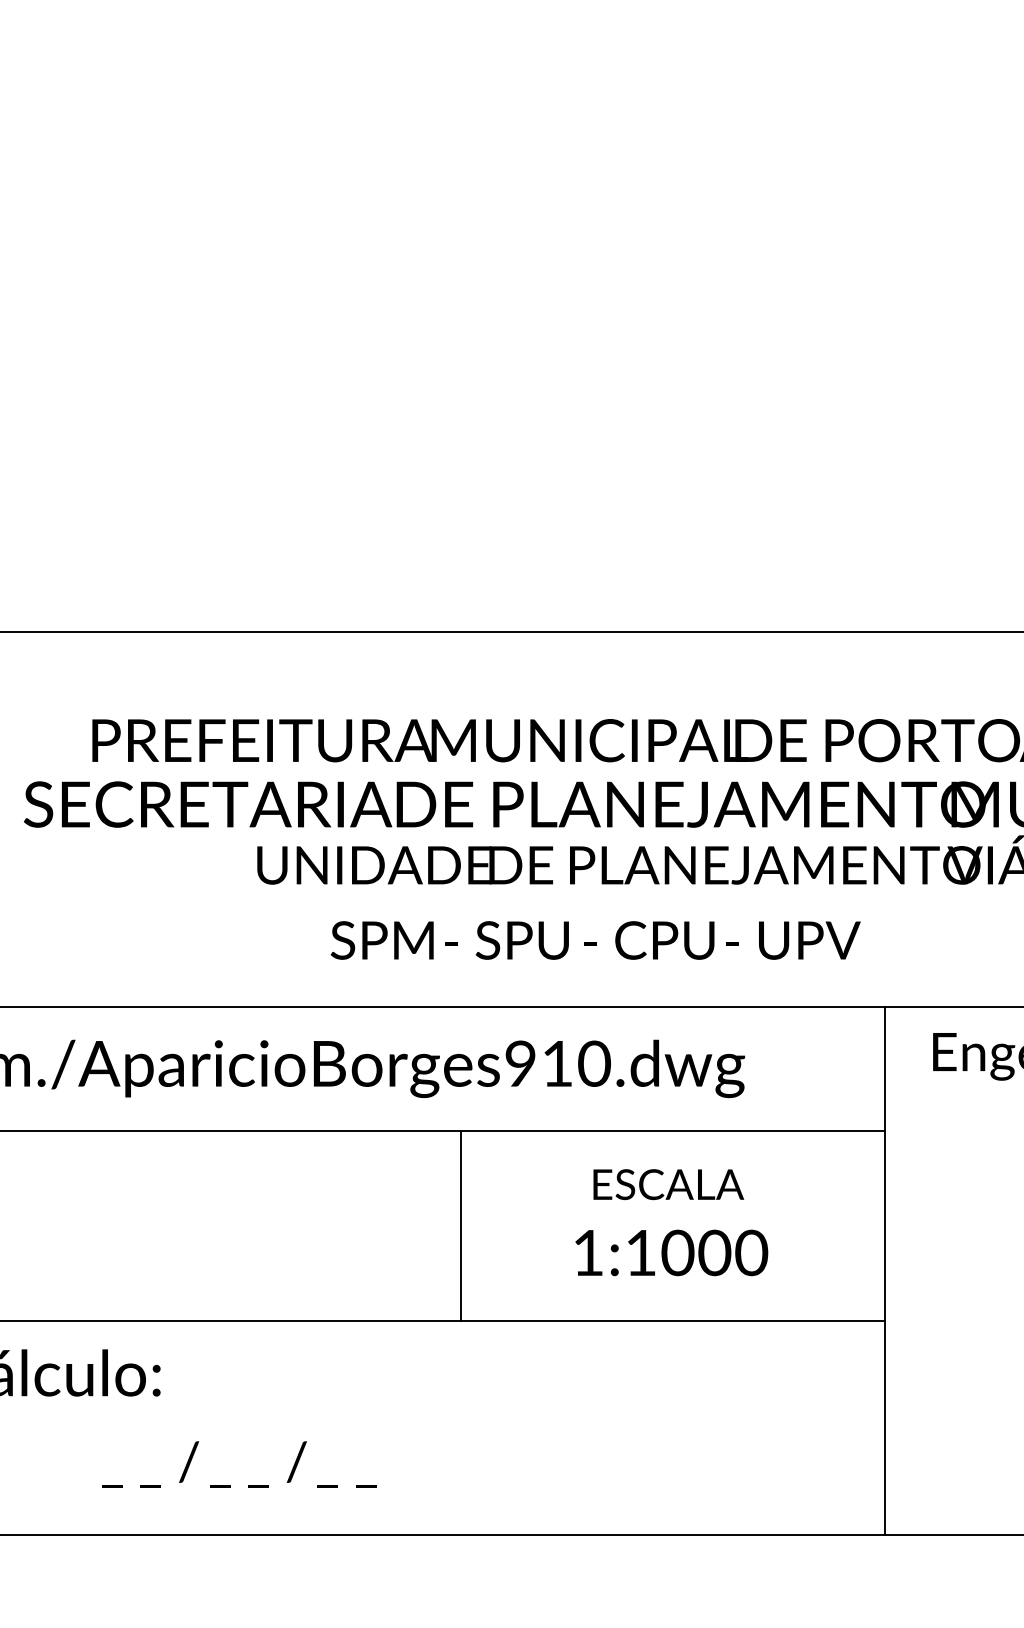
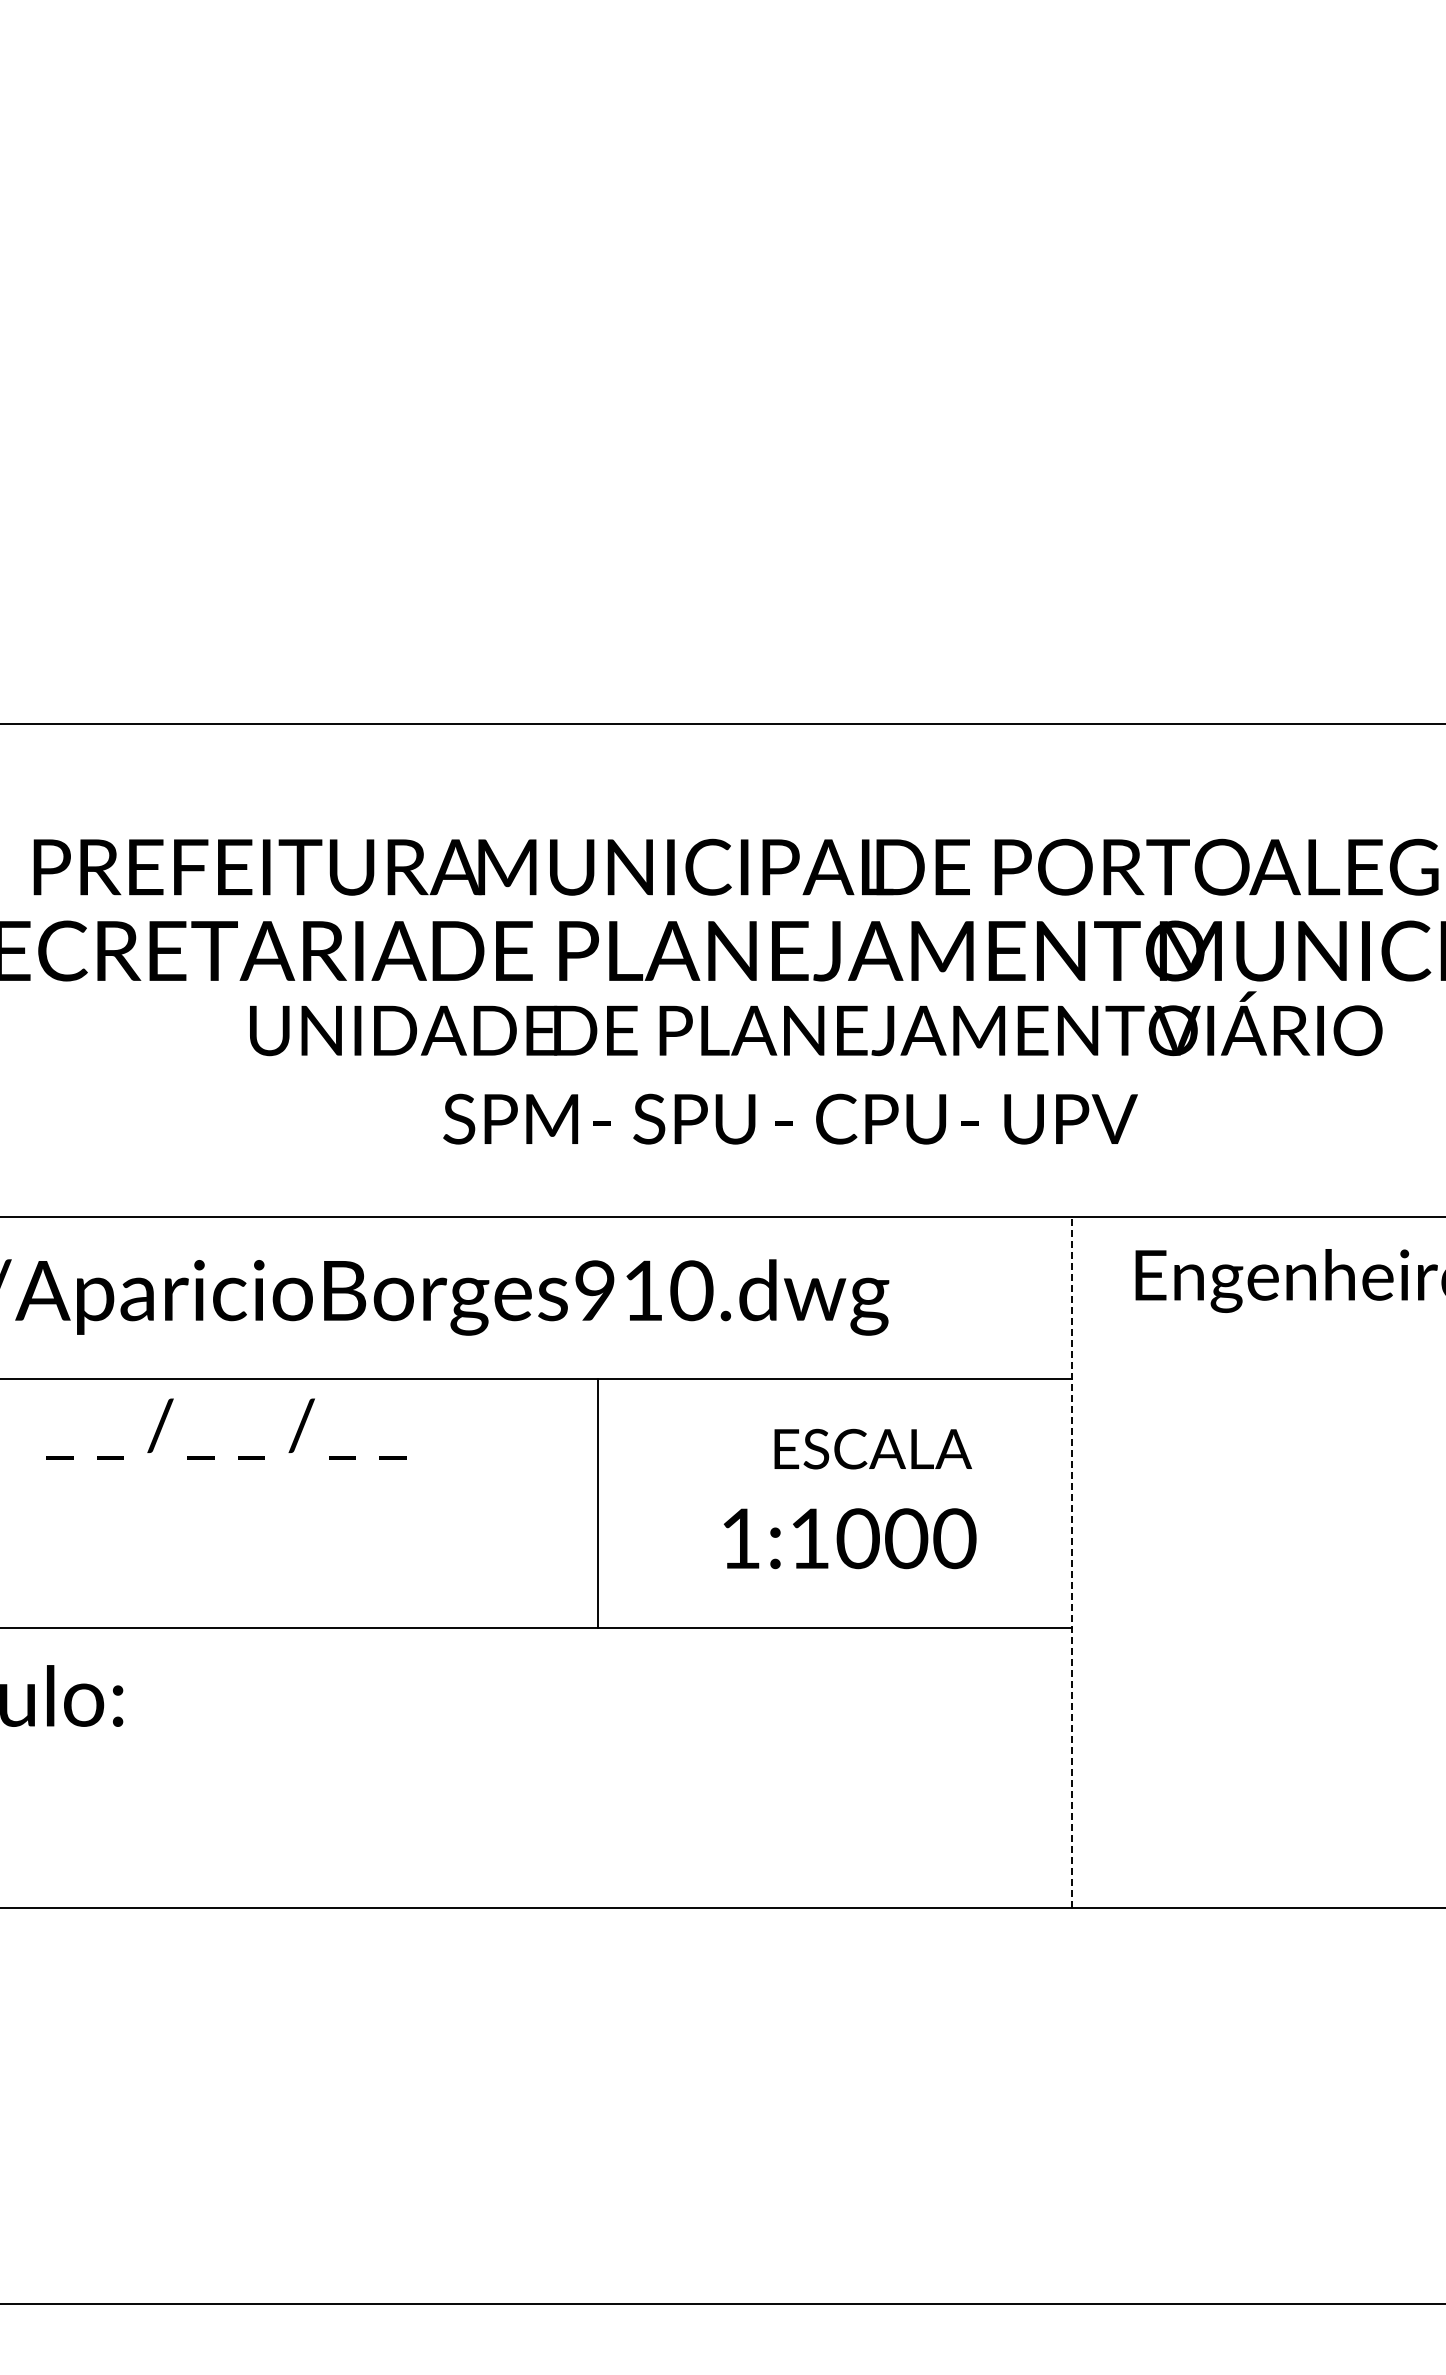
text: (595, 939) -> (790, 1118), moved
text: (668, 1184) -> (872, 1448), moved
line: (460, 1226) -> (597, 1503), moved
text: (671, 1252) -> (849, 1538), moved
line: (884, 1271) -> (1072, 1562), solid -> dashed
text: (239, 1464) -> (226, 1428), moved

